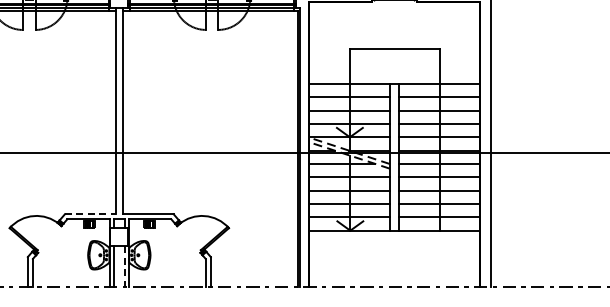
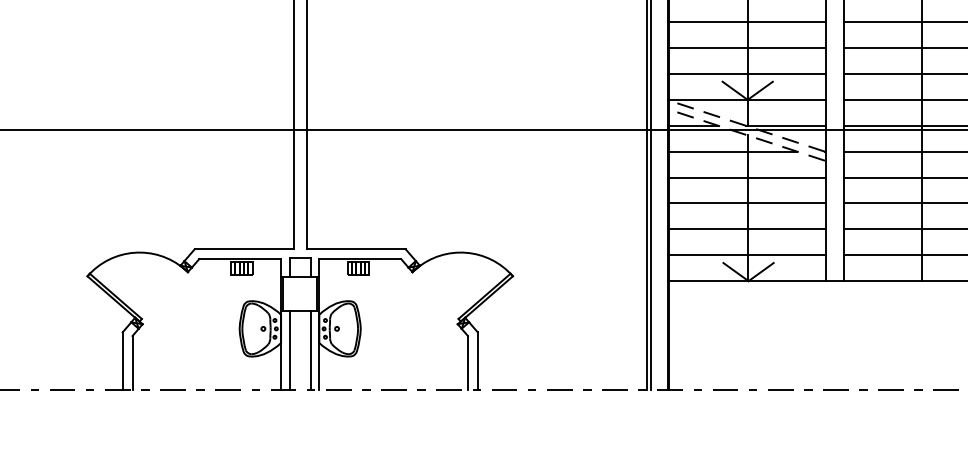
line: (90, 214) -> (244, 249), dashed -> solid
line: (124, 266) -> (310, 350), dashed -> solid

